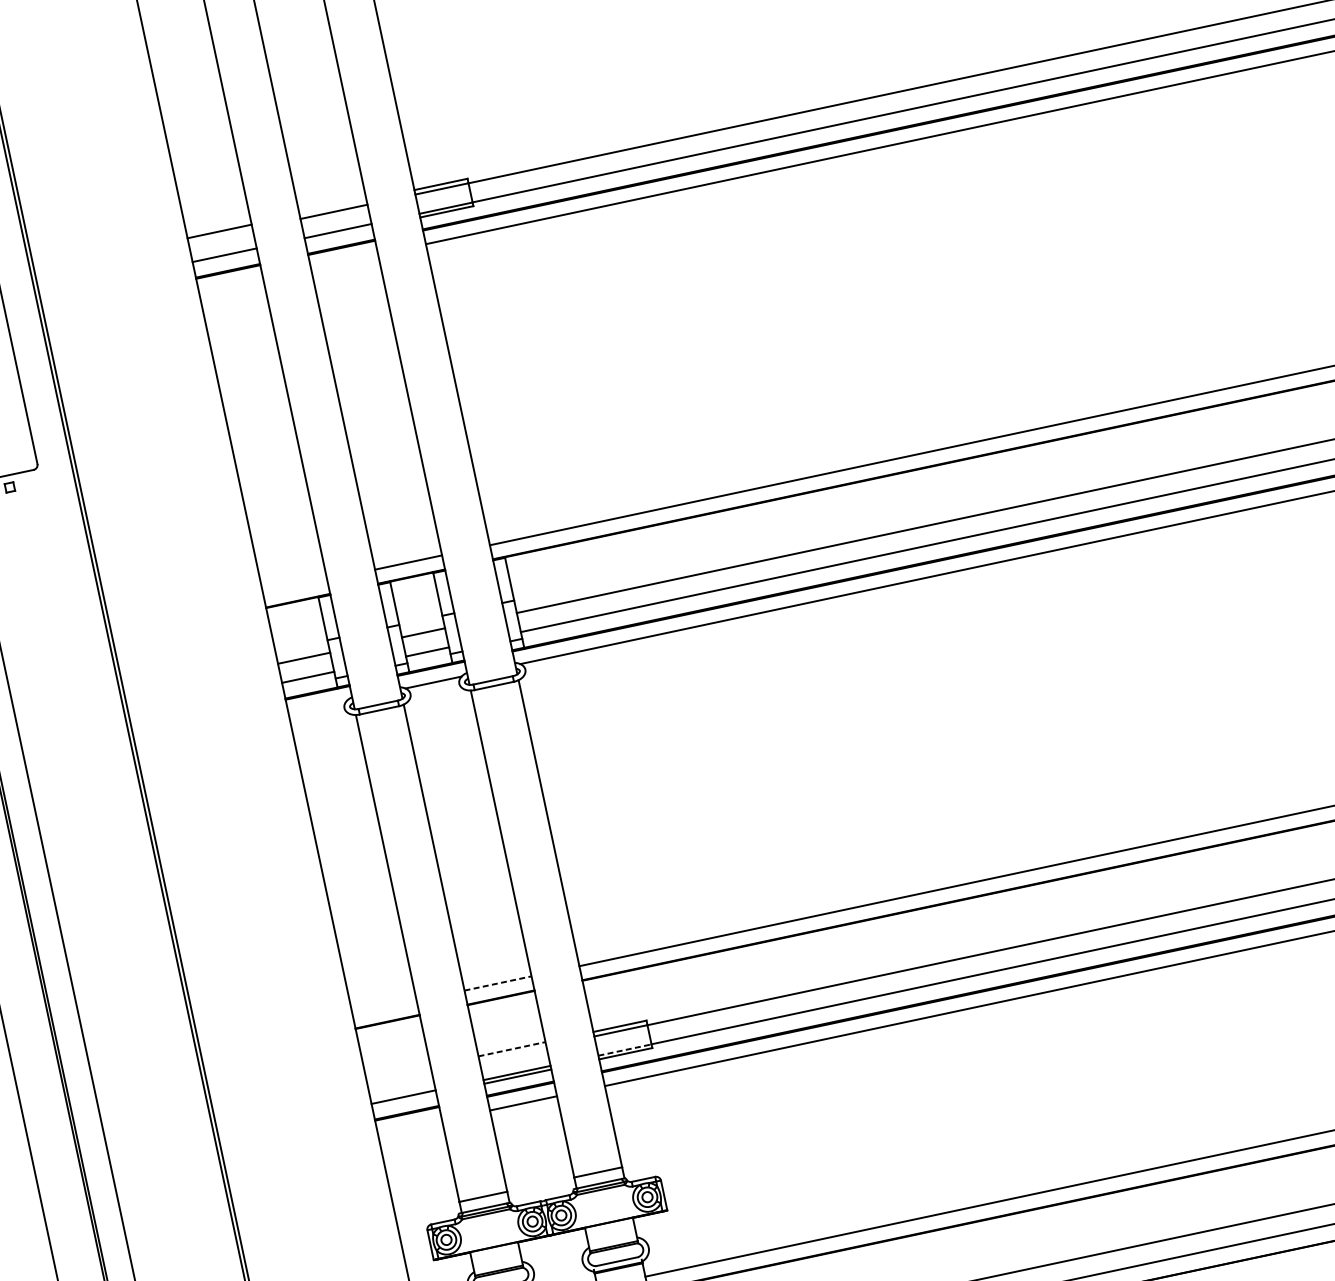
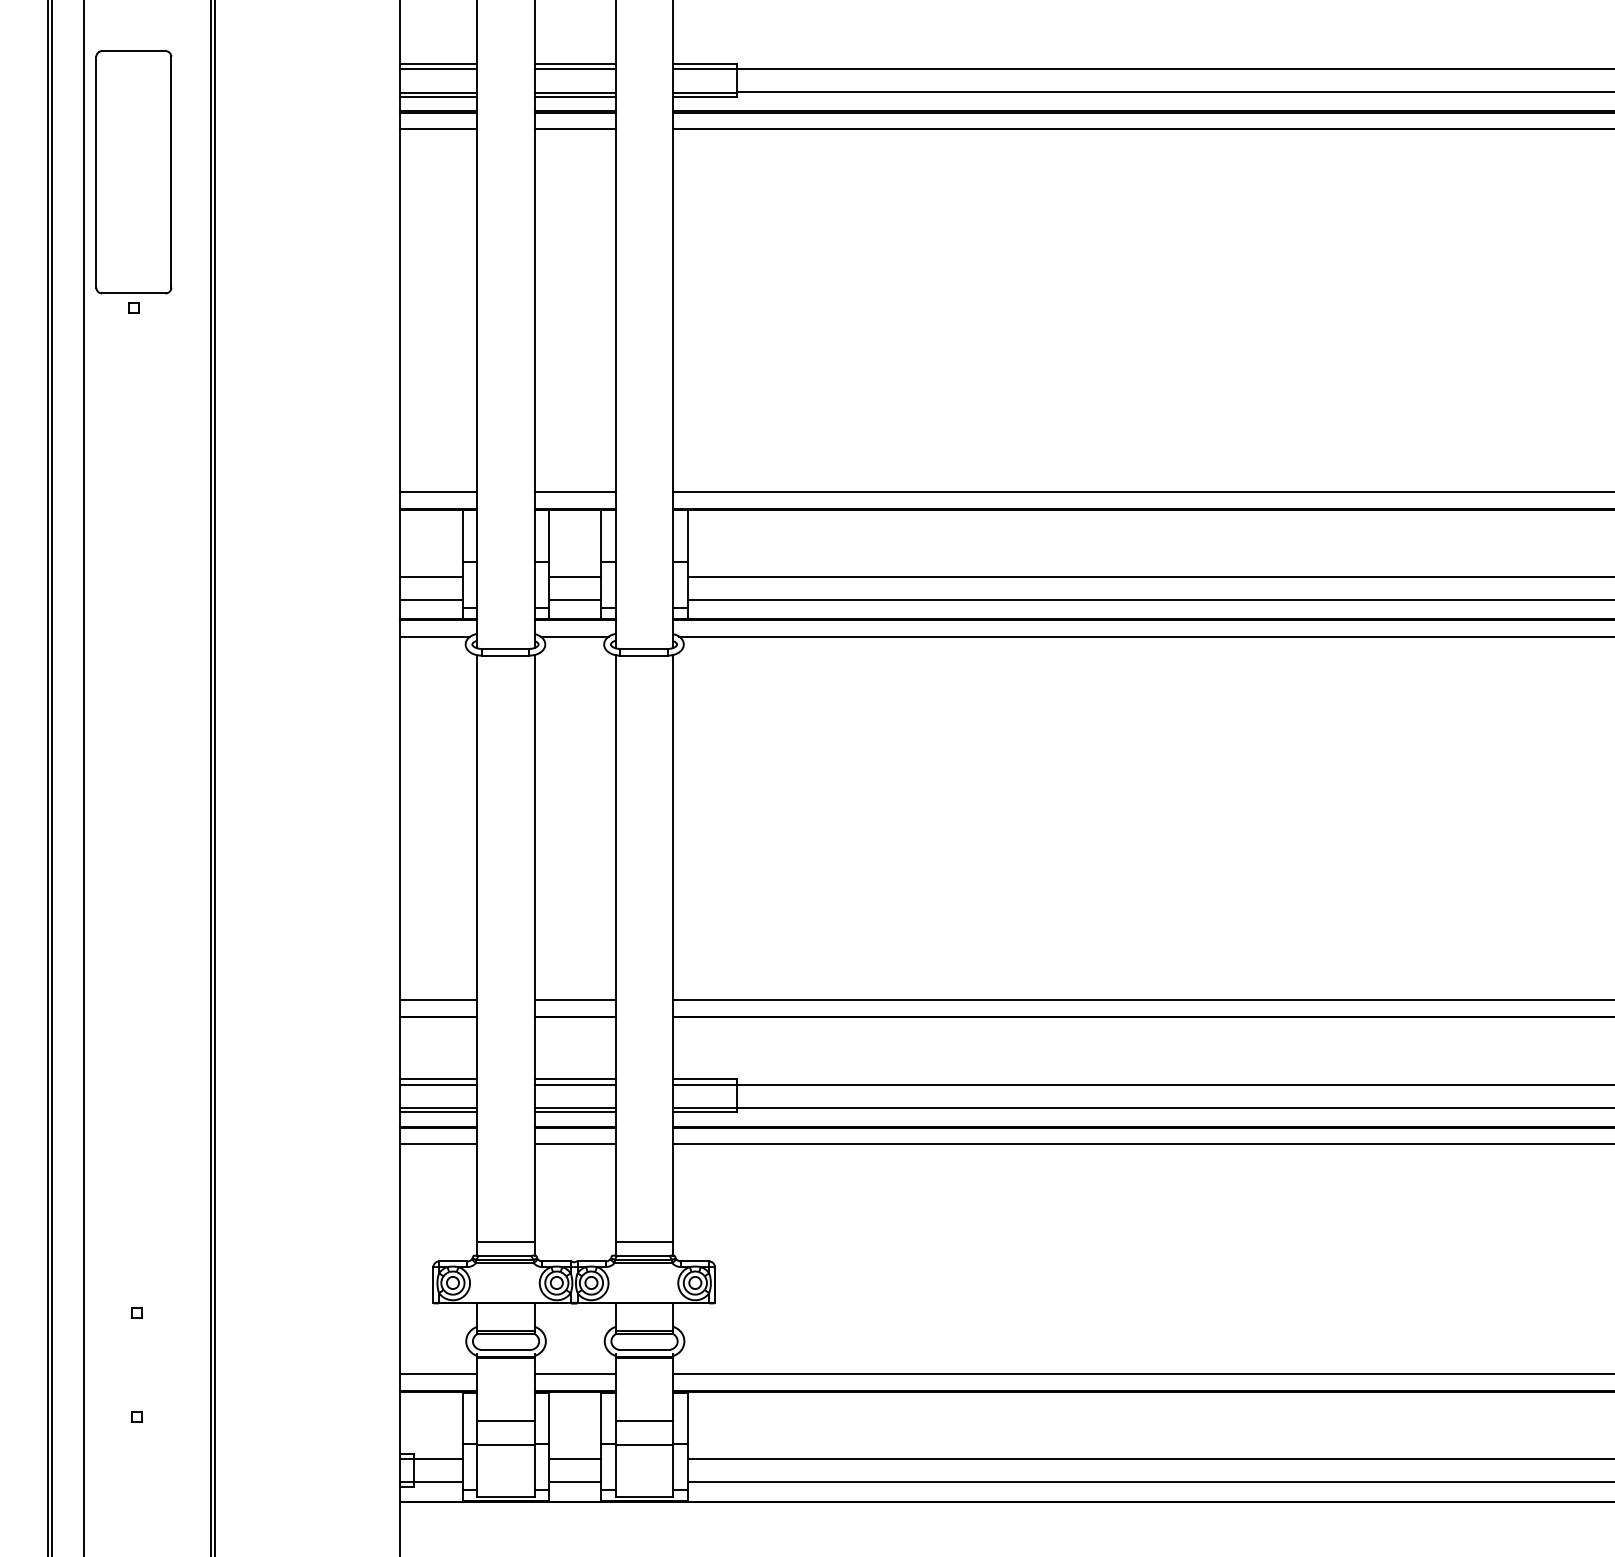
line: (332, 207) -> (574, 63), added
line: (338, 235) -> (574, 97), added
line: (220, 236) -> (438, 69), added
line: (225, 259) -> (438, 97), added
line: (343, 261) -> (574, 129), added
line: (231, 285) -> (438, 129), added
line: (295, 586) -> (438, 492), added
line: (317, 707) -> (434, 636), added
line: (498, 983) -> (575, 999), dashed -> solid
line: (384, 1007) -> (438, 999), added
line: (512, 1049) -> (575, 1079), dashed -> solid
line: (625, 1049) -> (705, 1107), dashed -> solid
line: (512, 1053) -> (574, 1084), added
line: (398, 1073) -> (438, 1079), added
line: (399, 1077) -> (438, 1084), added
line: (404, 1101) -> (438, 1112), added
line: (410, 1127) -> (438, 1144), added

